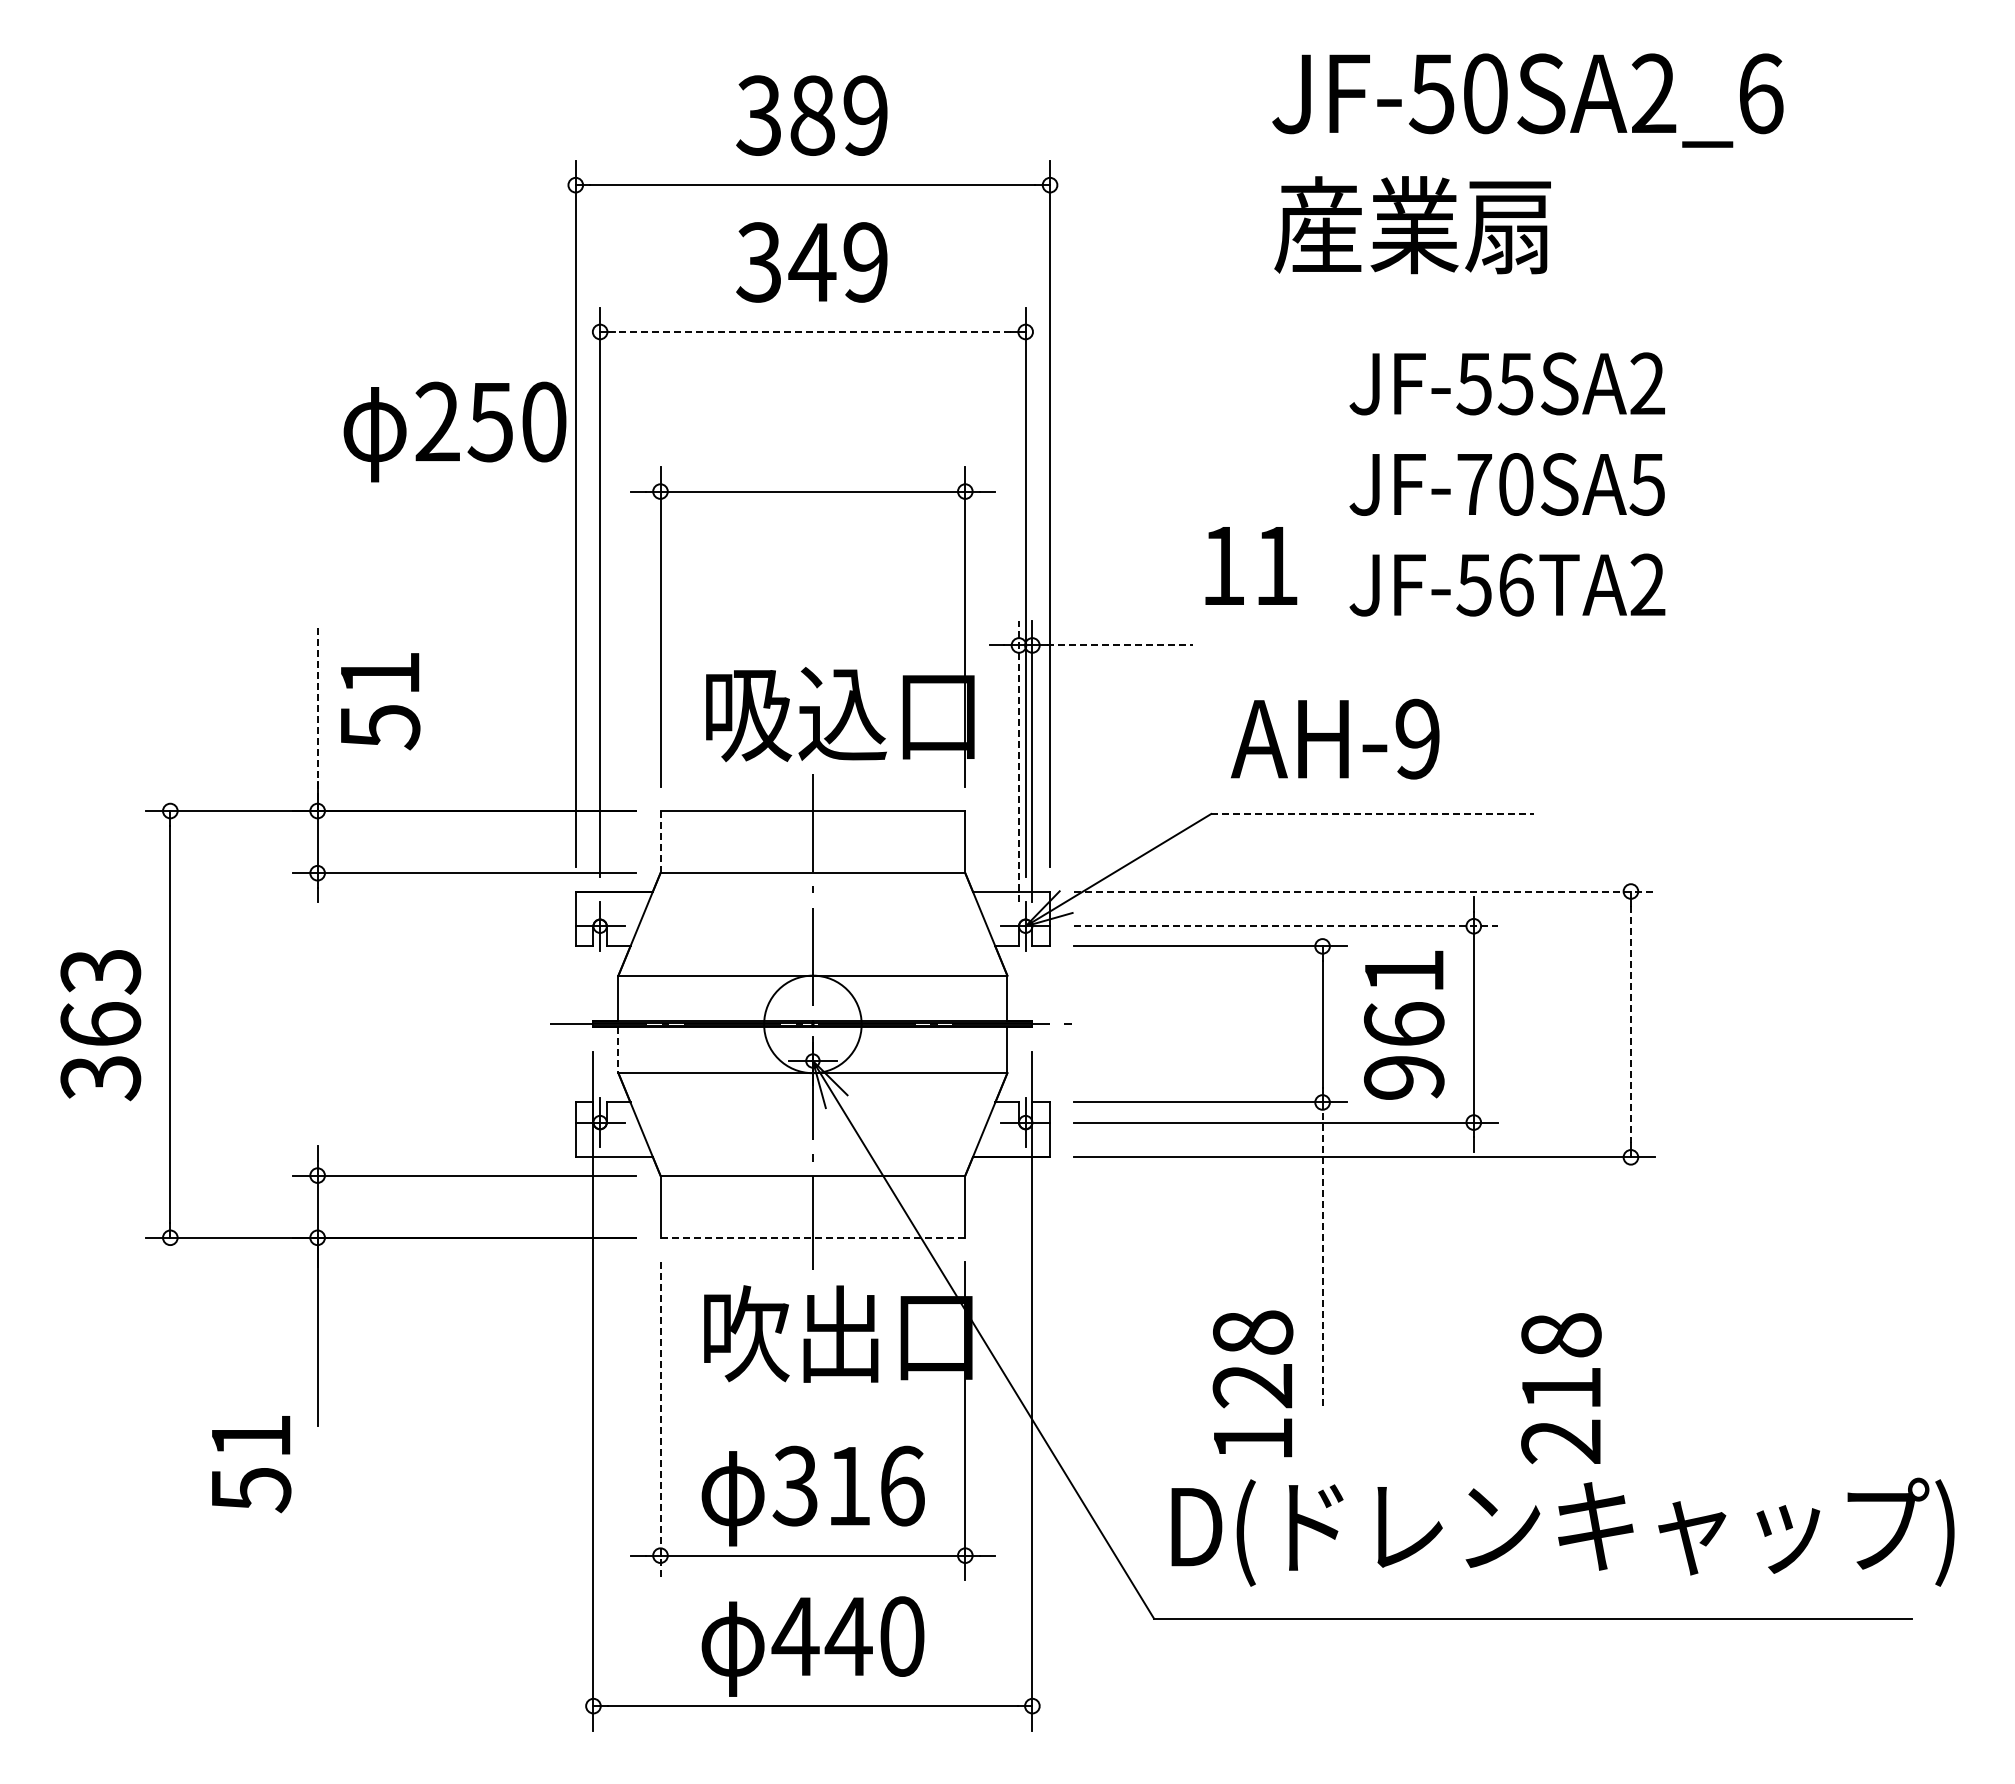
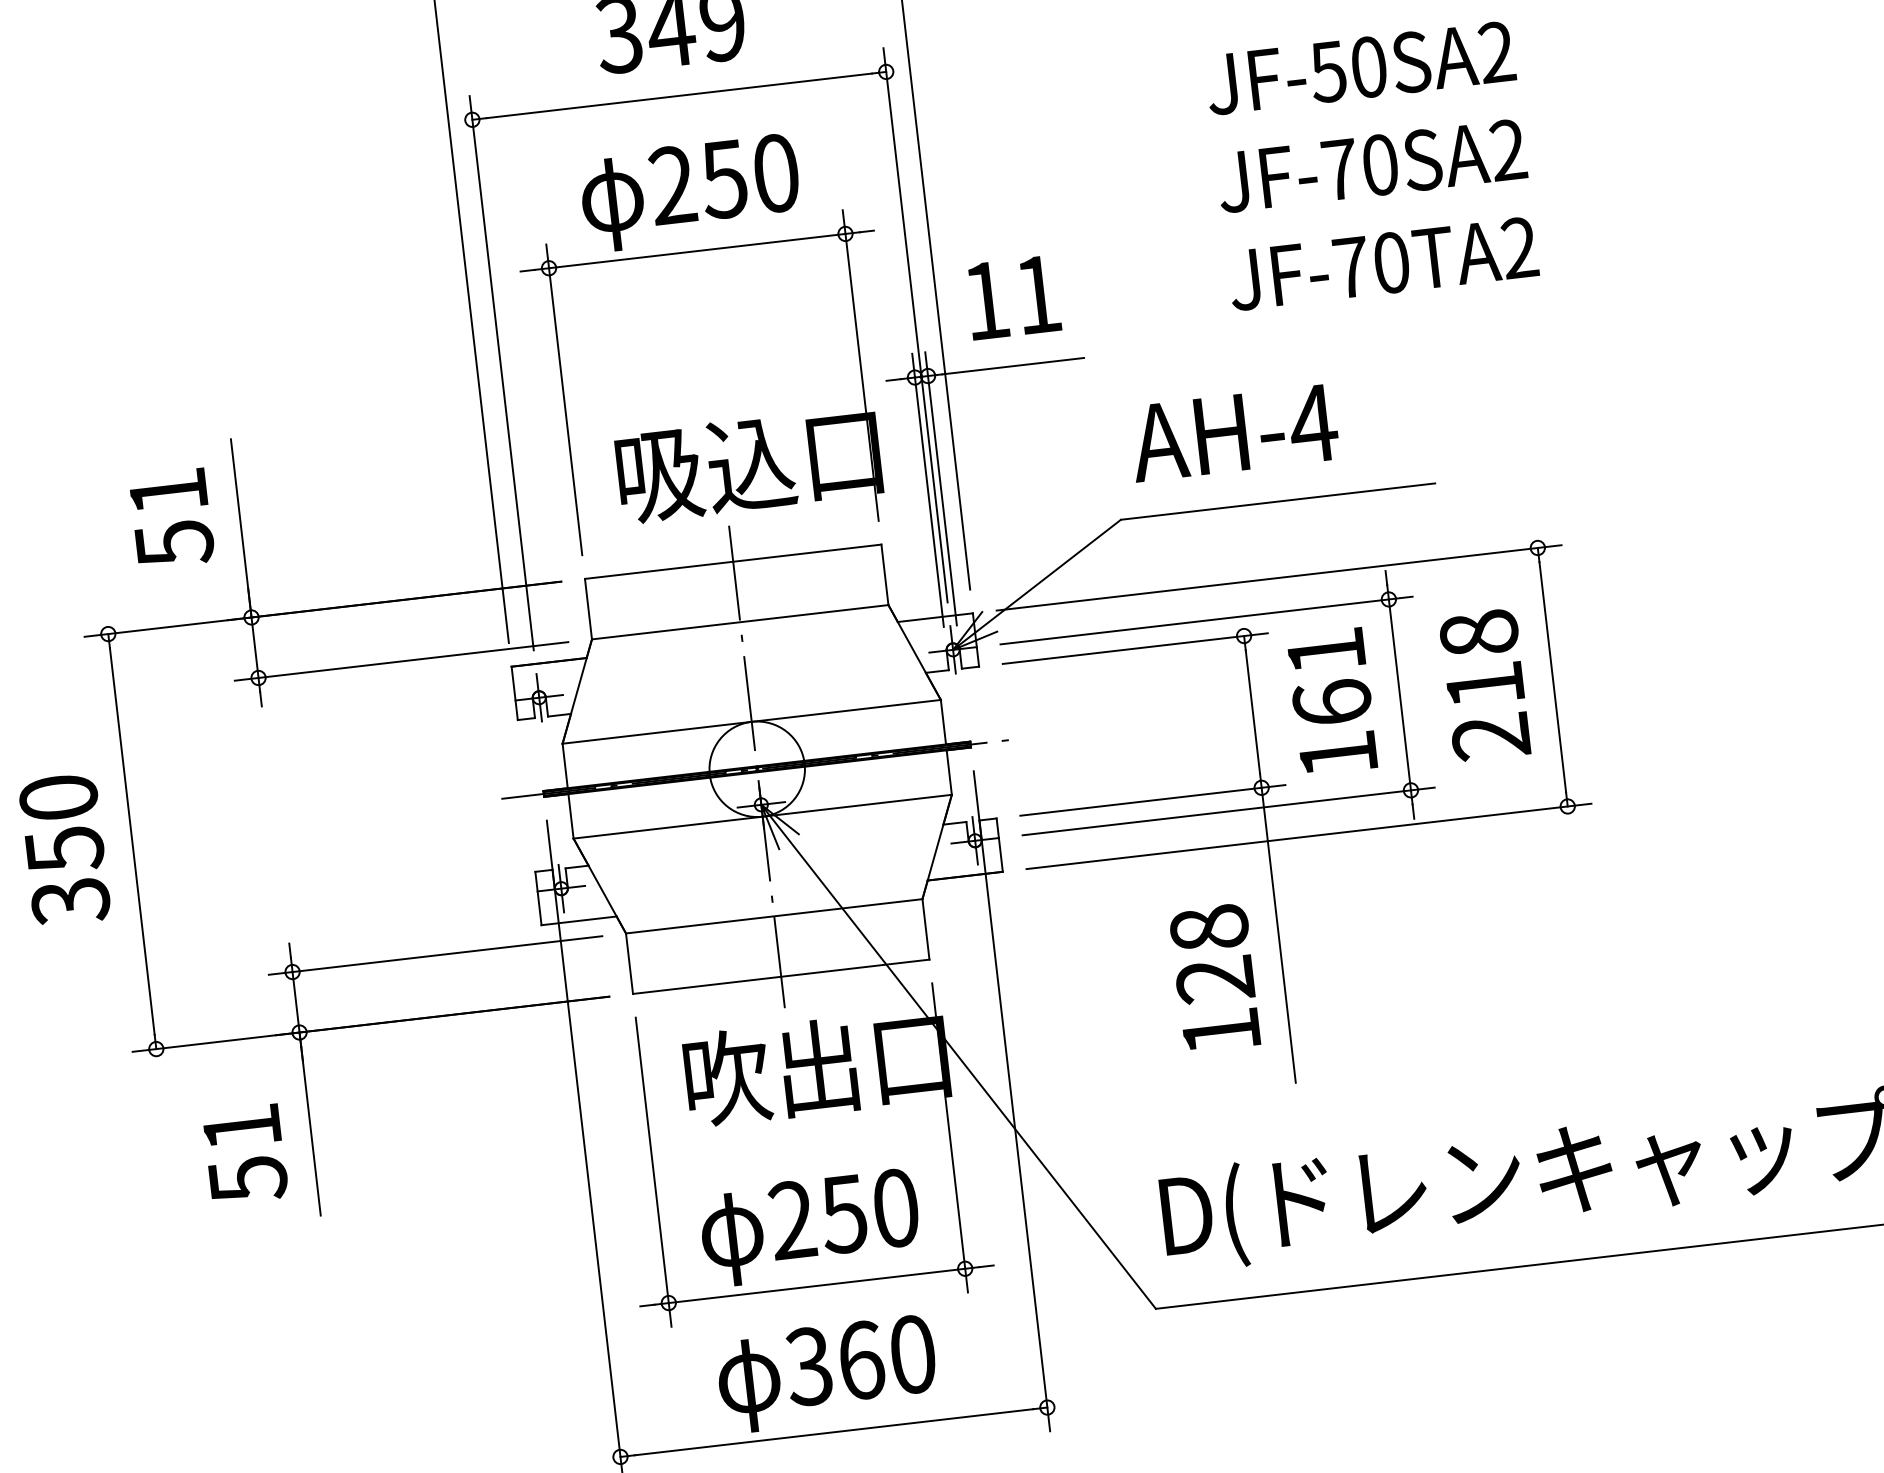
line: (812, 331) -> (678, 95), dashed -> solid
text: (1515, 383) -> (1368, 66), JF-55SA2 -> JF-50SA2
text: (454, 431) -> (690, 192), moved
text: (1646, 484) -> (1507, 150), JF-70SA5 -> JF-70SA2
text: (1251, 565) -> (1013, 297), moved
text: (1494, 584) -> (1370, 264), JF-56TA2 -> JF-70TA2
line: (1119, 645) -> (1012, 366), dashed -> solid
text: (380, 701) -> (171, 518), moved
line: (317, 719) -> (241, 528), dashed -> solid
text: (1417, 738) -> (1313, 423), AH-9 -> AH-4
line: (1018, 760) -> (927, 489), dashed -> solid
line: (1372, 813) -> (1277, 501), dashed -> solid
line: (660, 842) -> (588, 609), dashed -> solid
line: (1365, 891) -> (1279, 577), dashed -> solid
line: (1286, 926) -> (1206, 620), dashed -> solid
text: (100, 998) -> (61, 824), 363 -> 350
line: (1630, 1024) -> (1552, 677), dashed -> solid
line: (618, 1050) -> (571, 816), dashed -> solid
text: (1403, 1077) -> (1337, 754), 961 -> 161
line: (813, 1237) -> (781, 976), dashed -> solid
line: (1322, 1254) -> (1278, 935), dashed -> solid
text: (1252, 1383) -> (1214, 977), moved
text: (1561, 1388) -> (1485, 685), moved
line: (660, 1421) -> (653, 1172), dashed -> solid
text: (251, 1464) -> (245, 1154), moved
text: (848, 1485) -> (843, 1213), 316 -> 250
text: (821, 1636) -> (834, 1363), 440 -> 360

